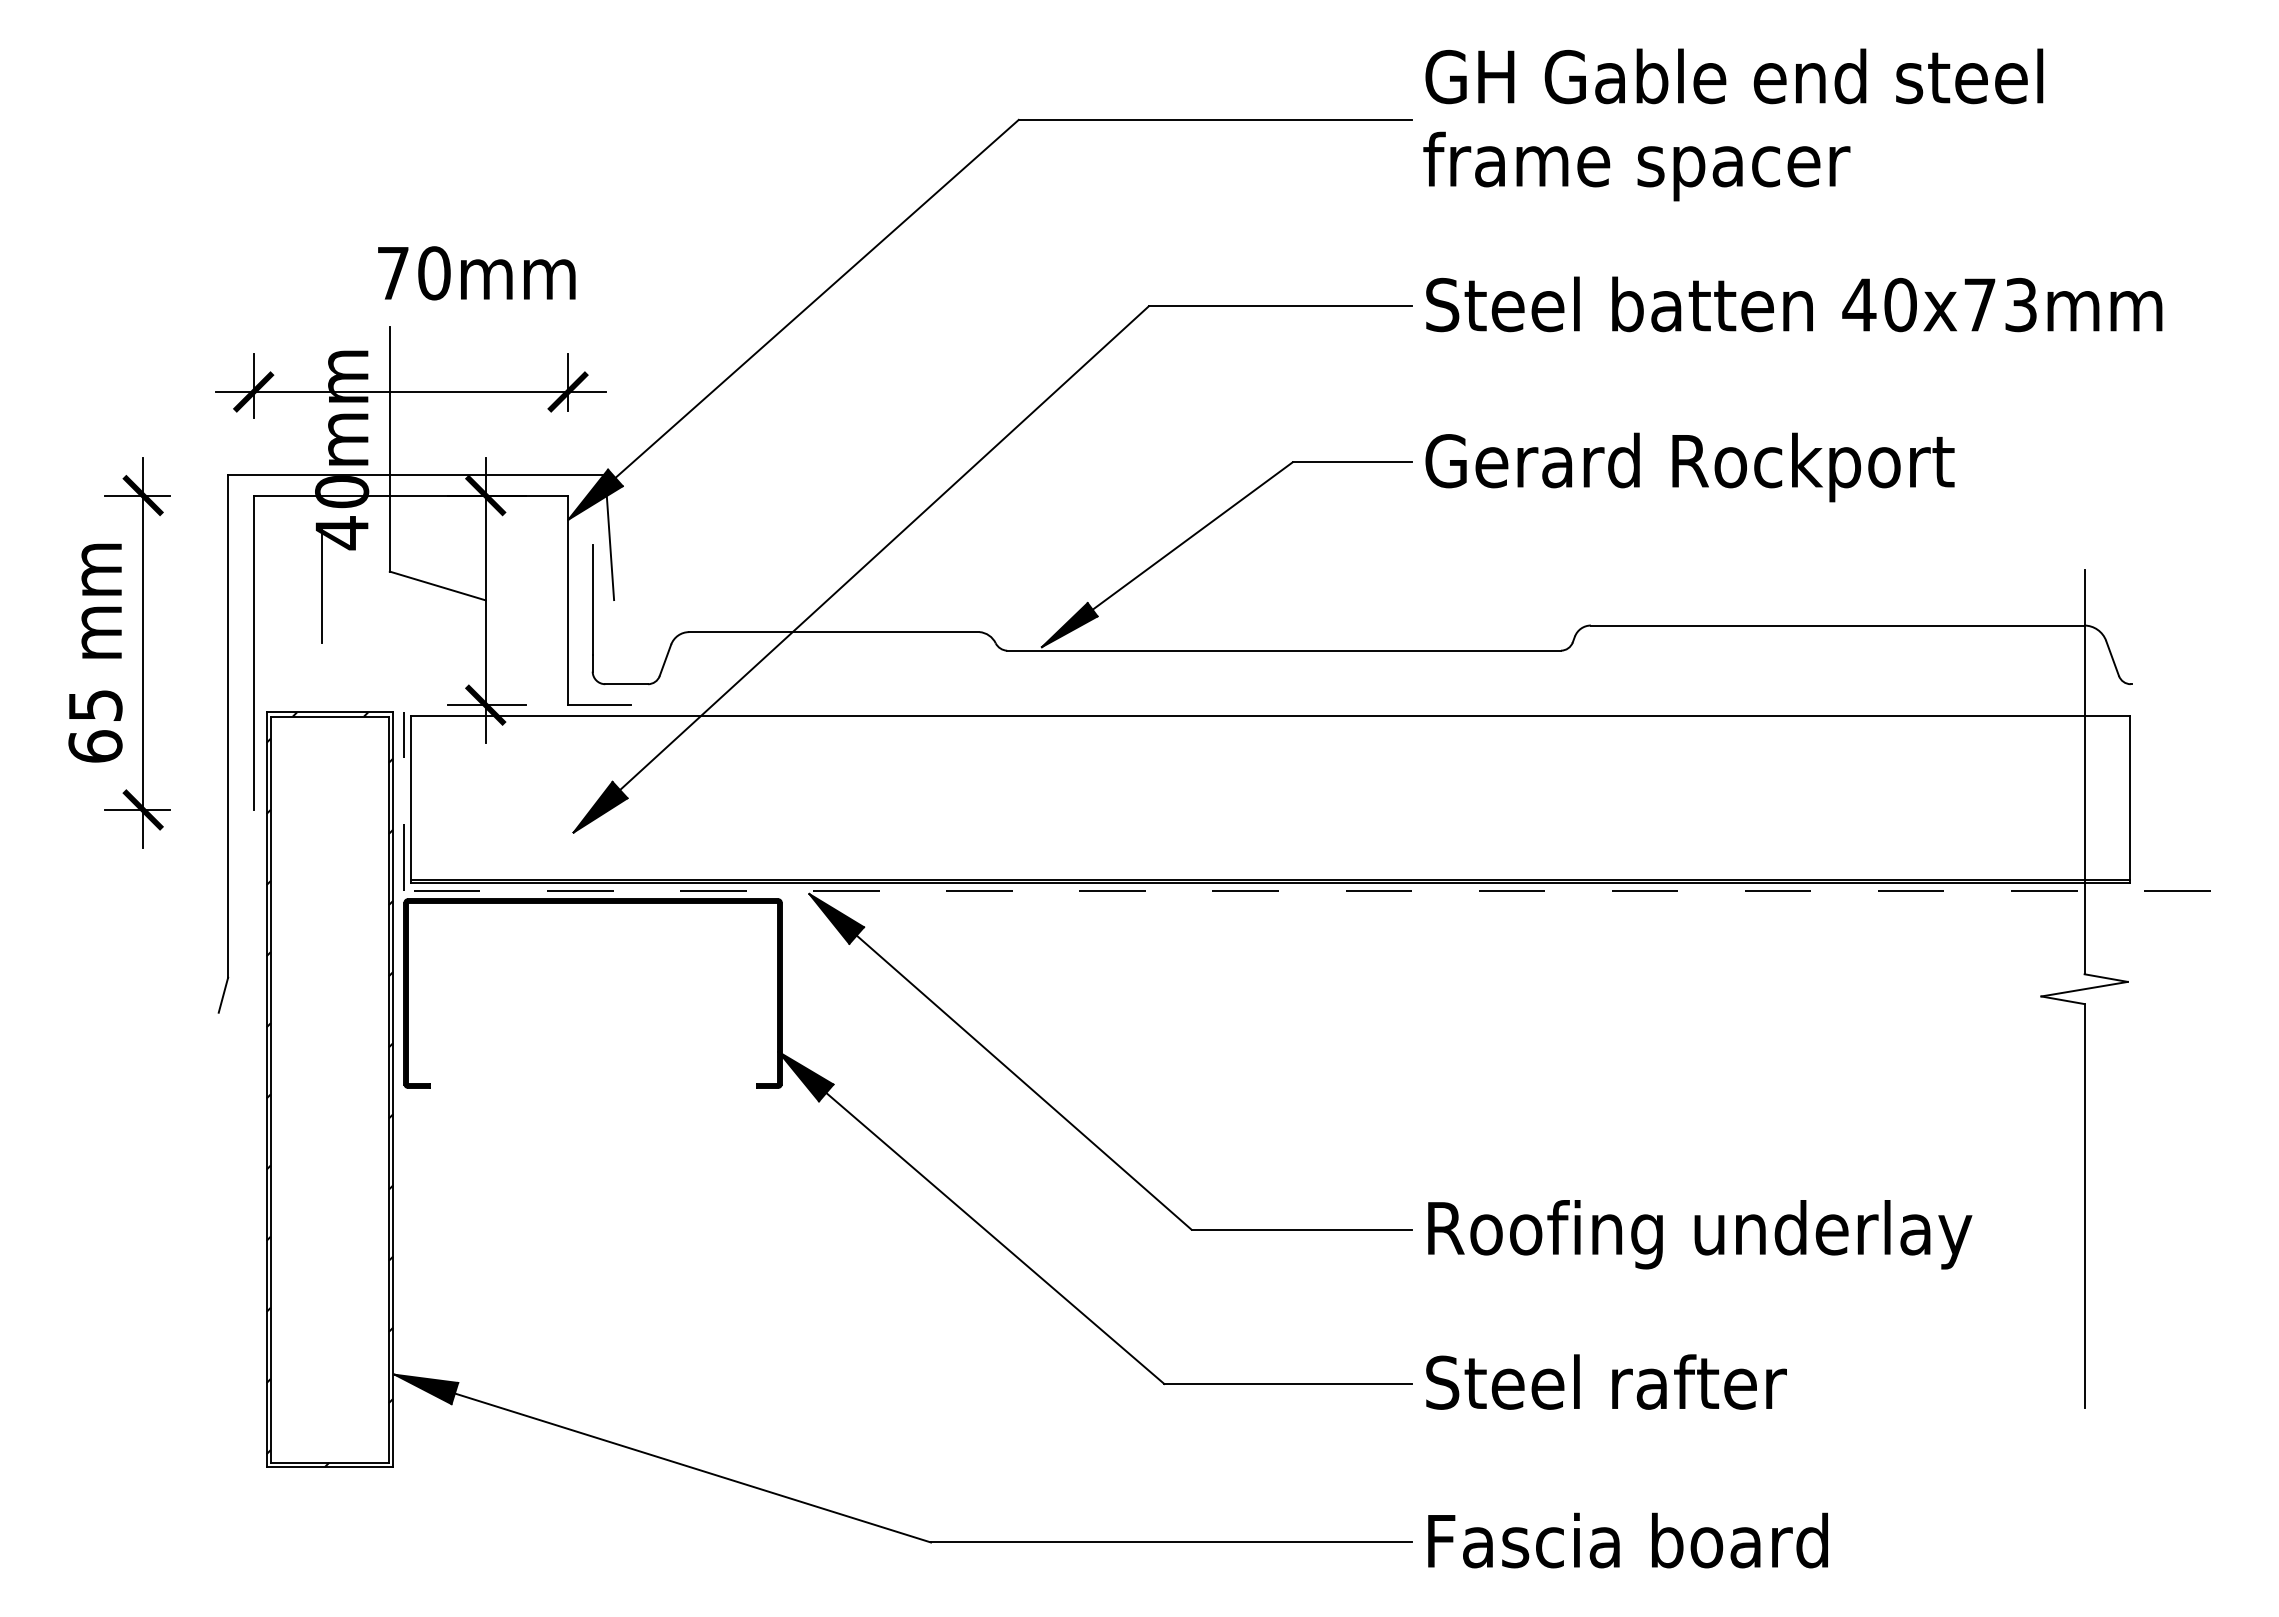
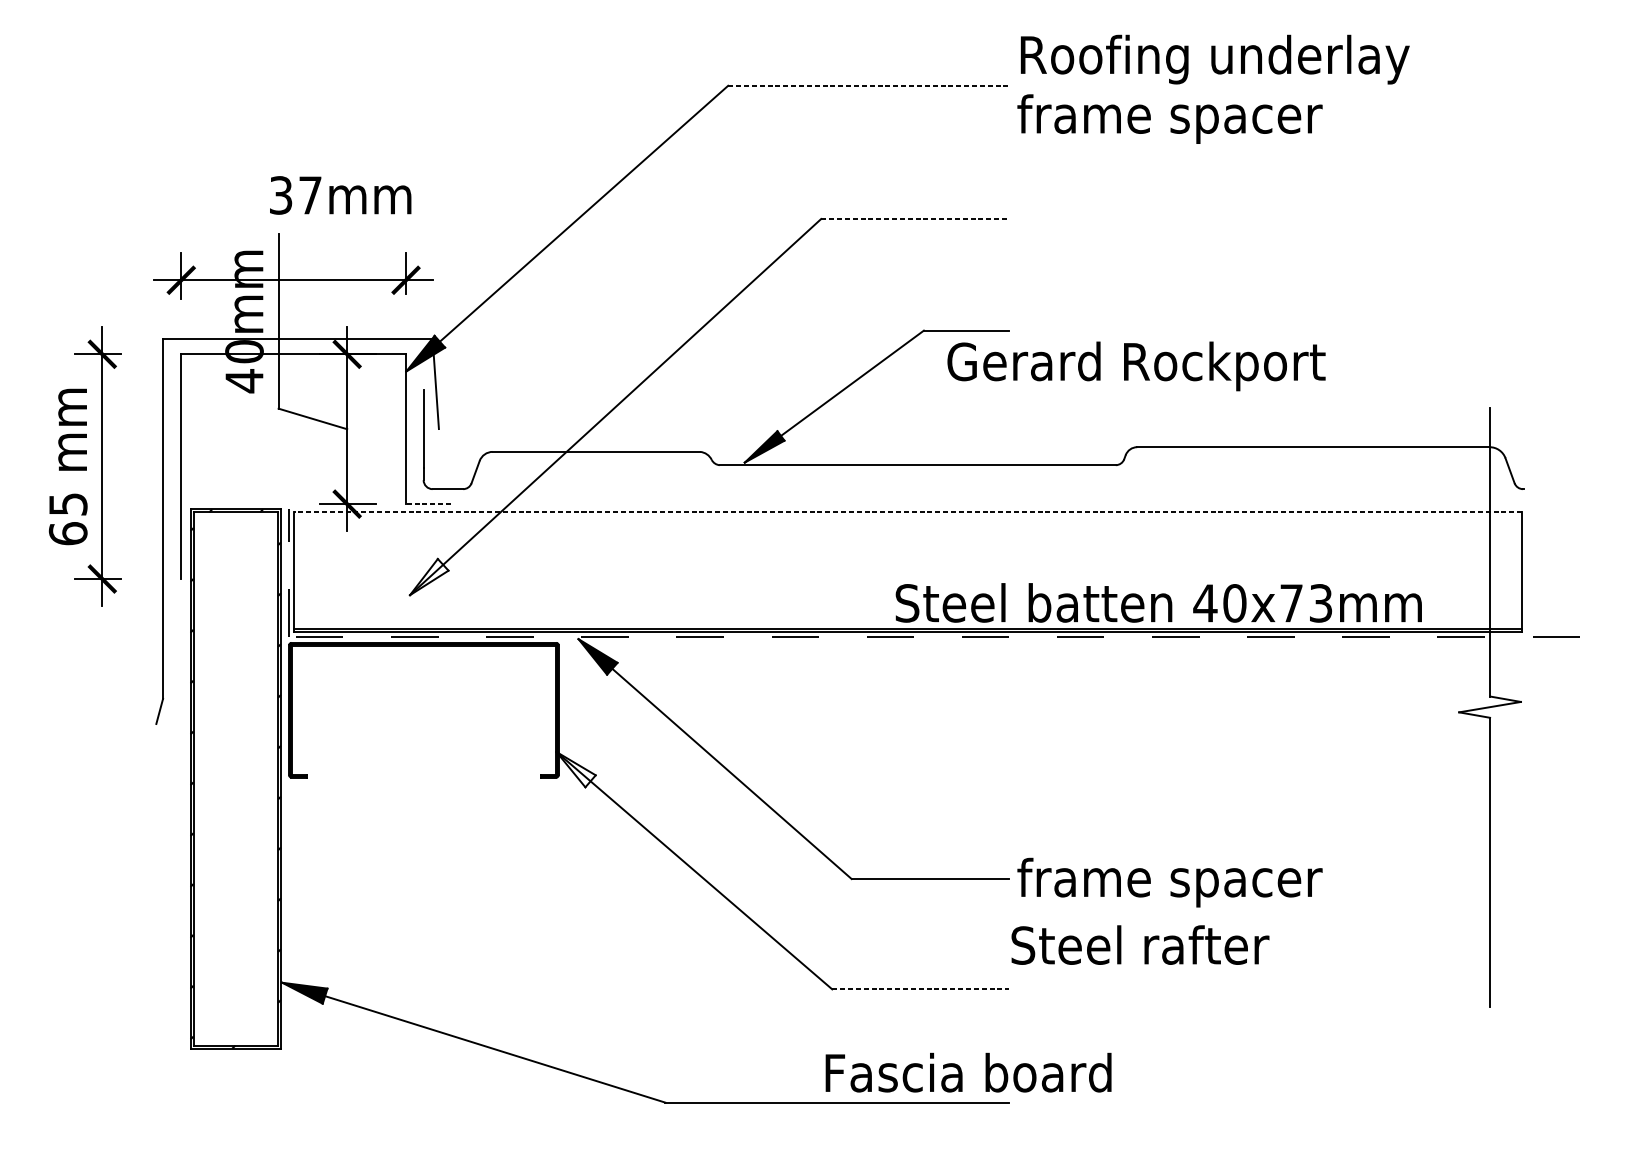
text: (1734, 83) -> (1239, 59), GH Gable end steel -> Roofing underlay
line: (1215, 119) -> (868, 85), solid -> dashed
text: (413, 273) -> (295, 195), 70mm^_ -> 37mm^_
text: (1794, 304) -> (1159, 603), moved
line: (1280, 306) -> (915, 219), solid -> dashed
text: (1689, 467) -> (1136, 366), moved
line: (322, 584) -> (230, 417), removed
line: (599, 705) -> (428, 504), solid -> dashed
line: (1269, 715) -> (907, 511), solid -> dashed
fill: (600, 806) -> (429, 576), removed
fill: (805, 1076) -> (575, 769), removed
text: (1697, 1234) -> (1213, 882), Roofing underlay -> frame spacer
text: (1606, 1381) -> (1140, 944), moved
line: (1288, 1384) -> (921, 989), solid -> dashed
text: (1627, 1540) -> (968, 1072), moved

